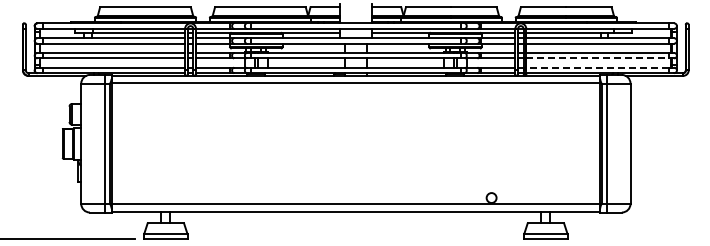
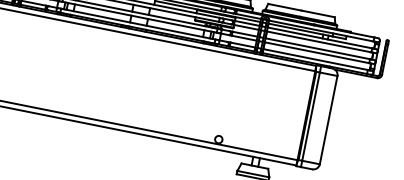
line: (598, 58) -> (317, 52), dashed -> solid
line: (597, 67) -> (315, 59), dashed -> solid

